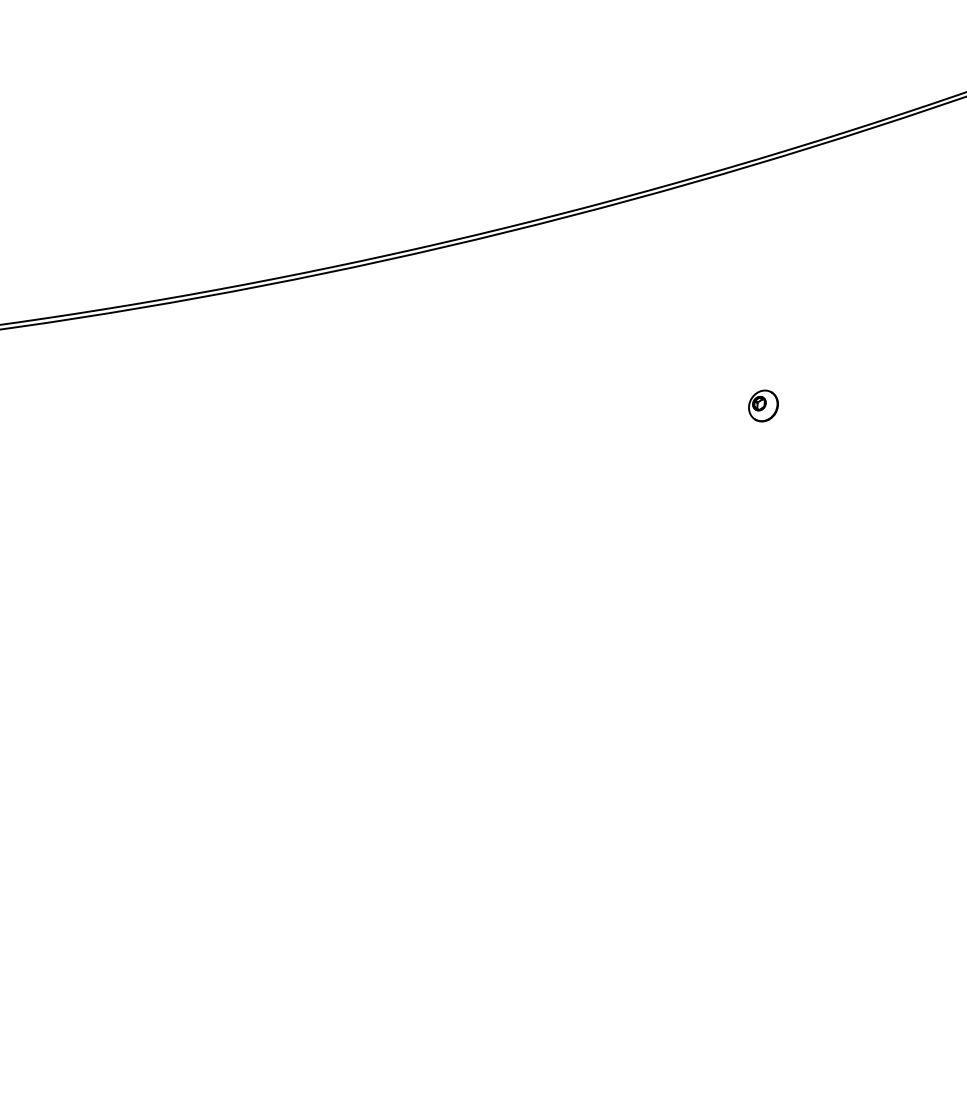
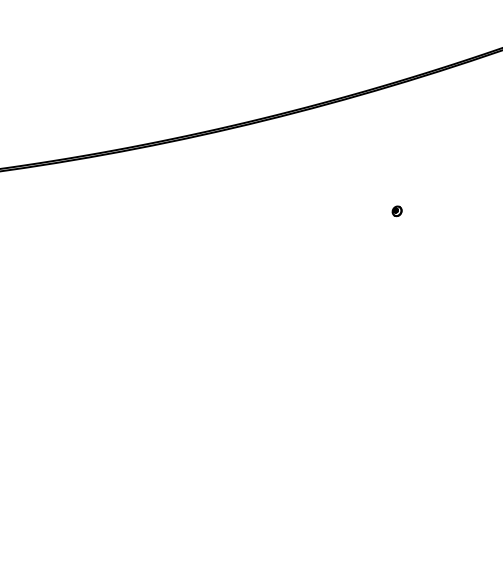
part: (762, 406) -> (396, 211), size x0.6

